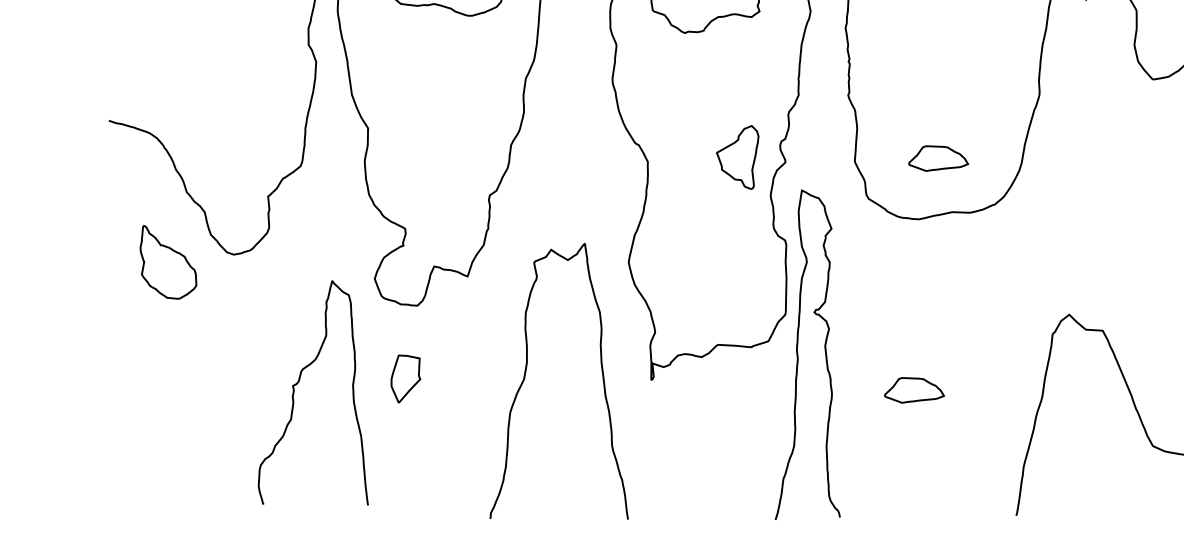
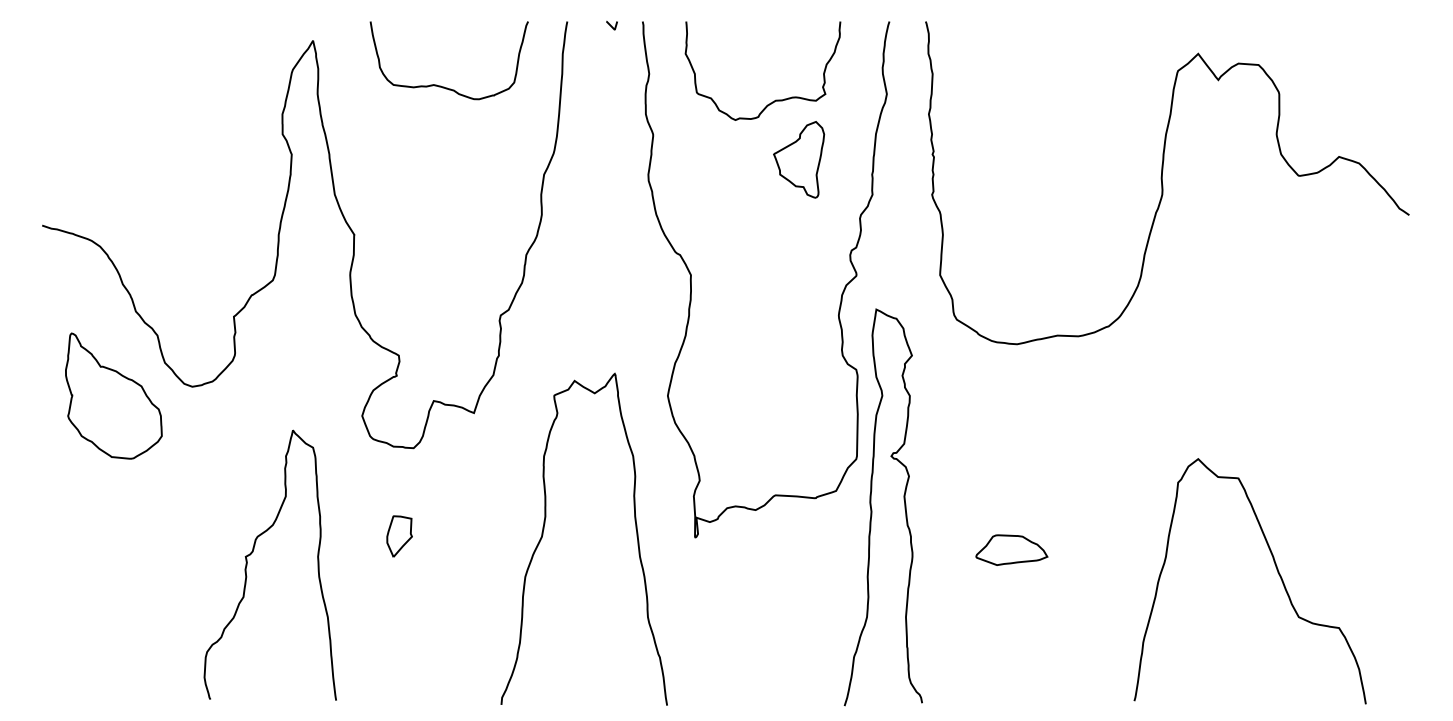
part: (738, 157) -> (799, 159), moved
part: (938, 158) -> (1040, 270), removed
part: (168, 261) -> (113, 395), size x1.43
part: (405, 379) -> (399, 536), size x0.71
curve: (299, 382) -> (253, 552), moved

